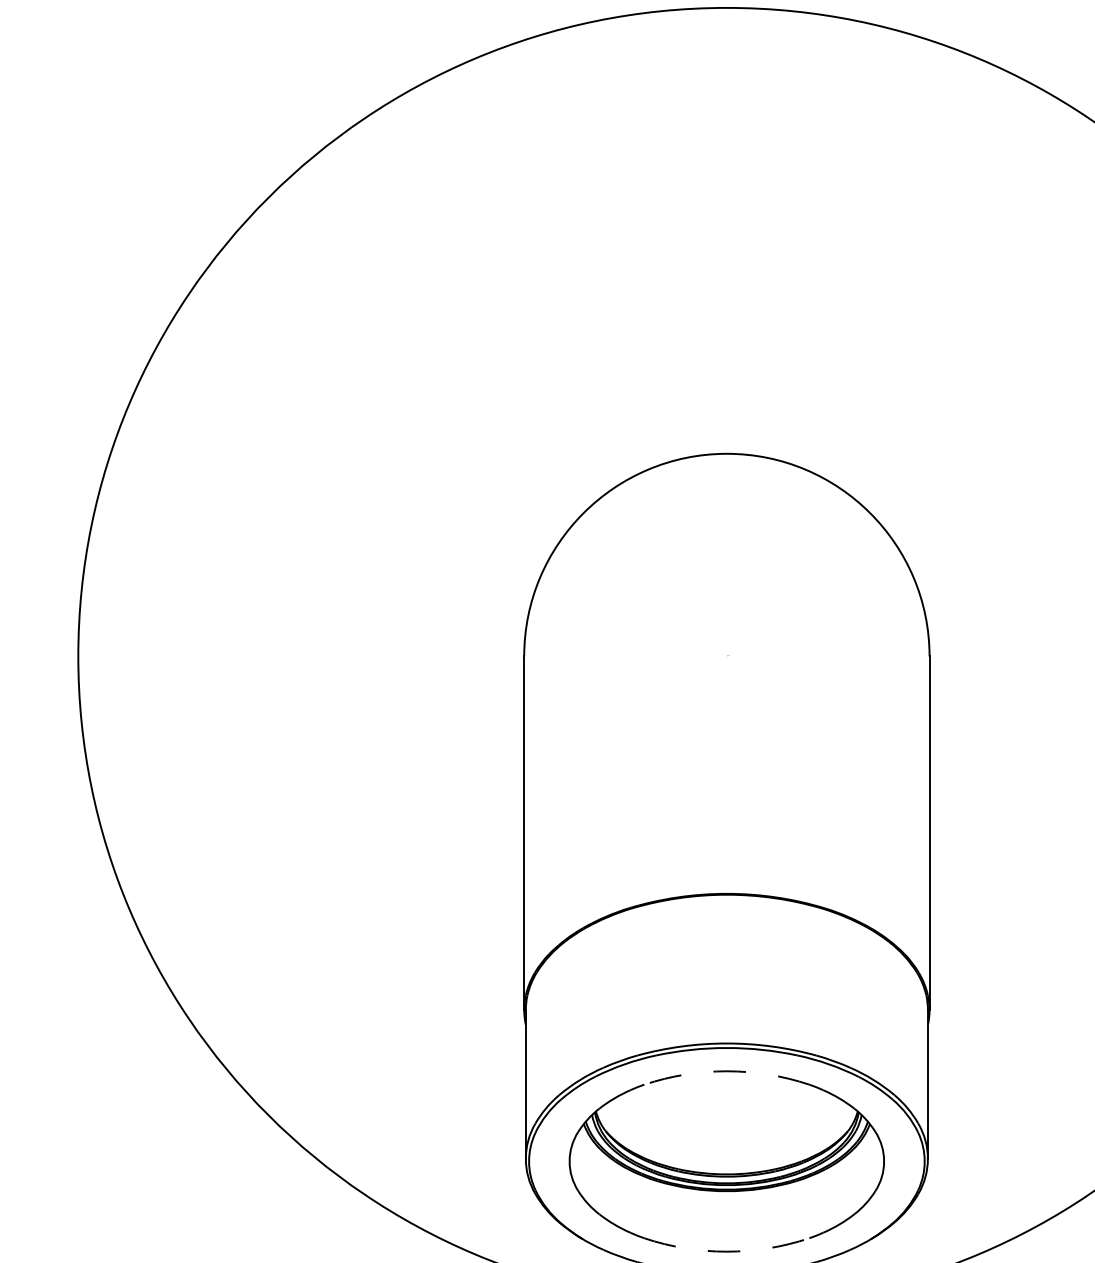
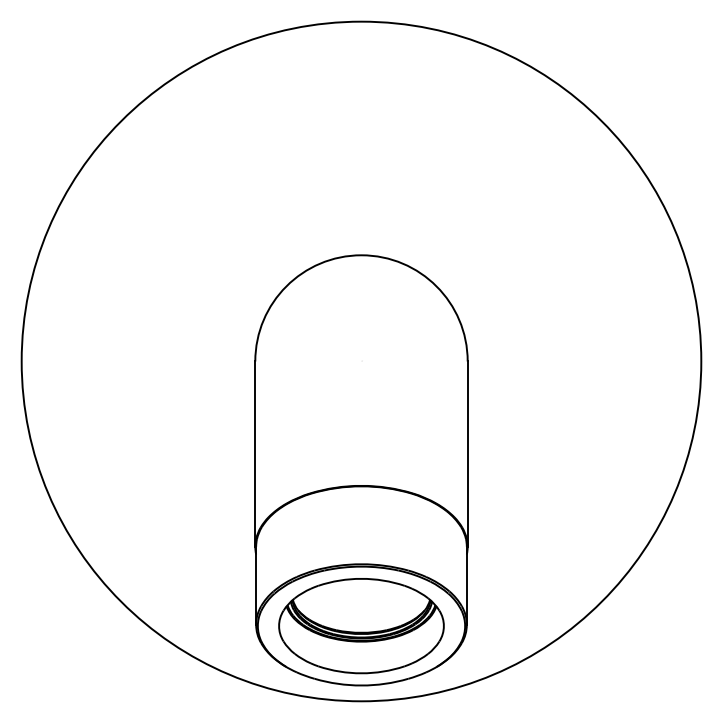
arc: (726, 1070) -> (361, 578), dashed -> solid
arc: (726, 1251) -> (361, 673), dashed -> solid

